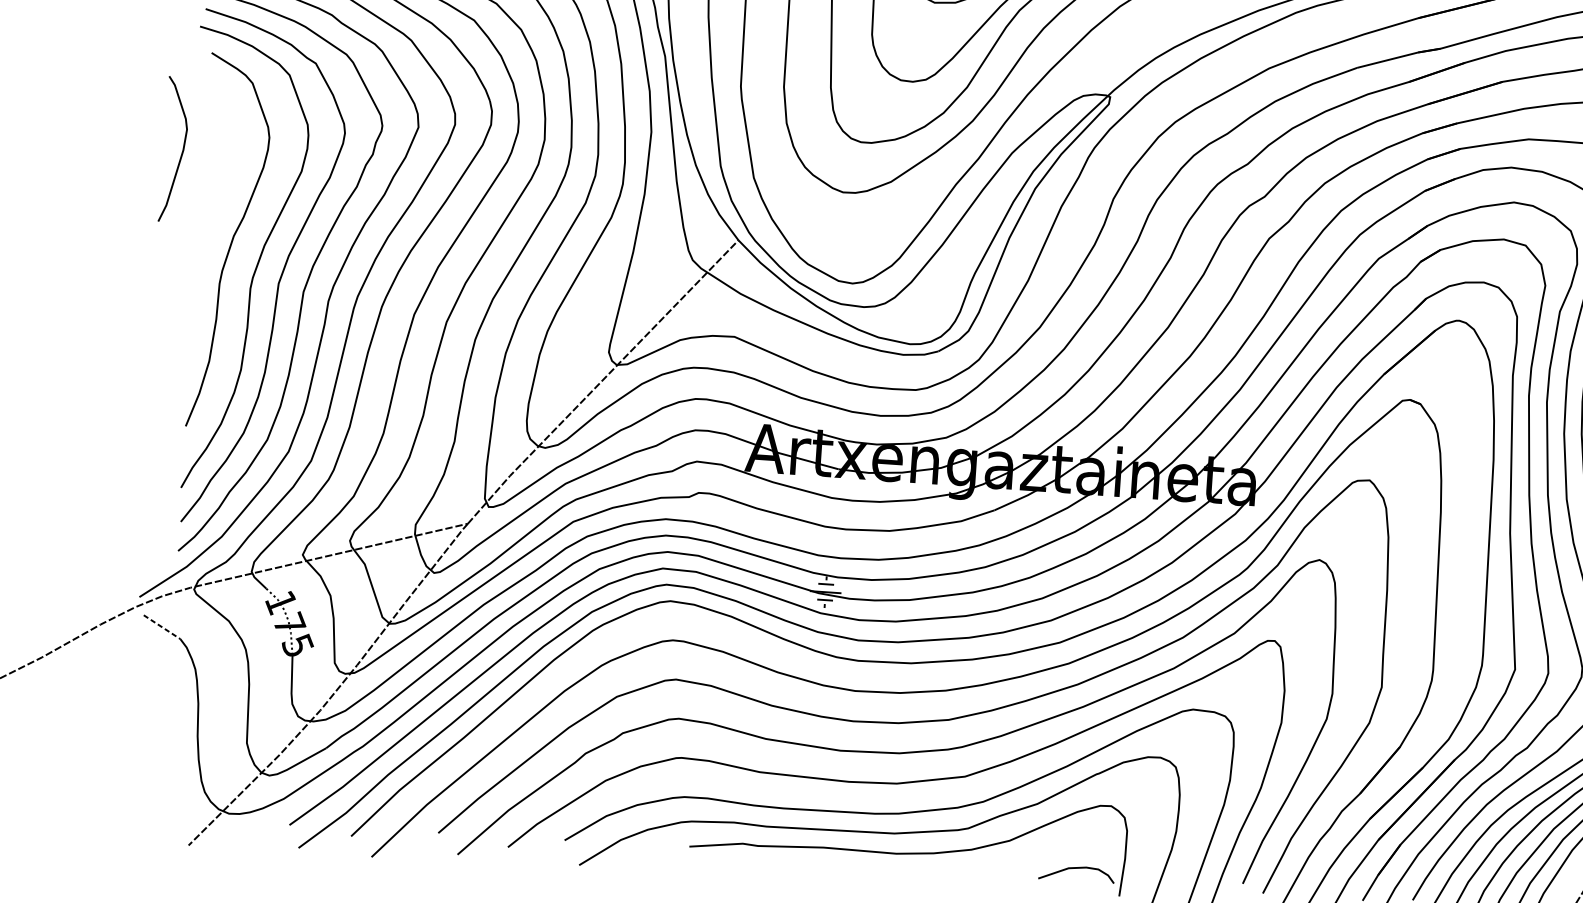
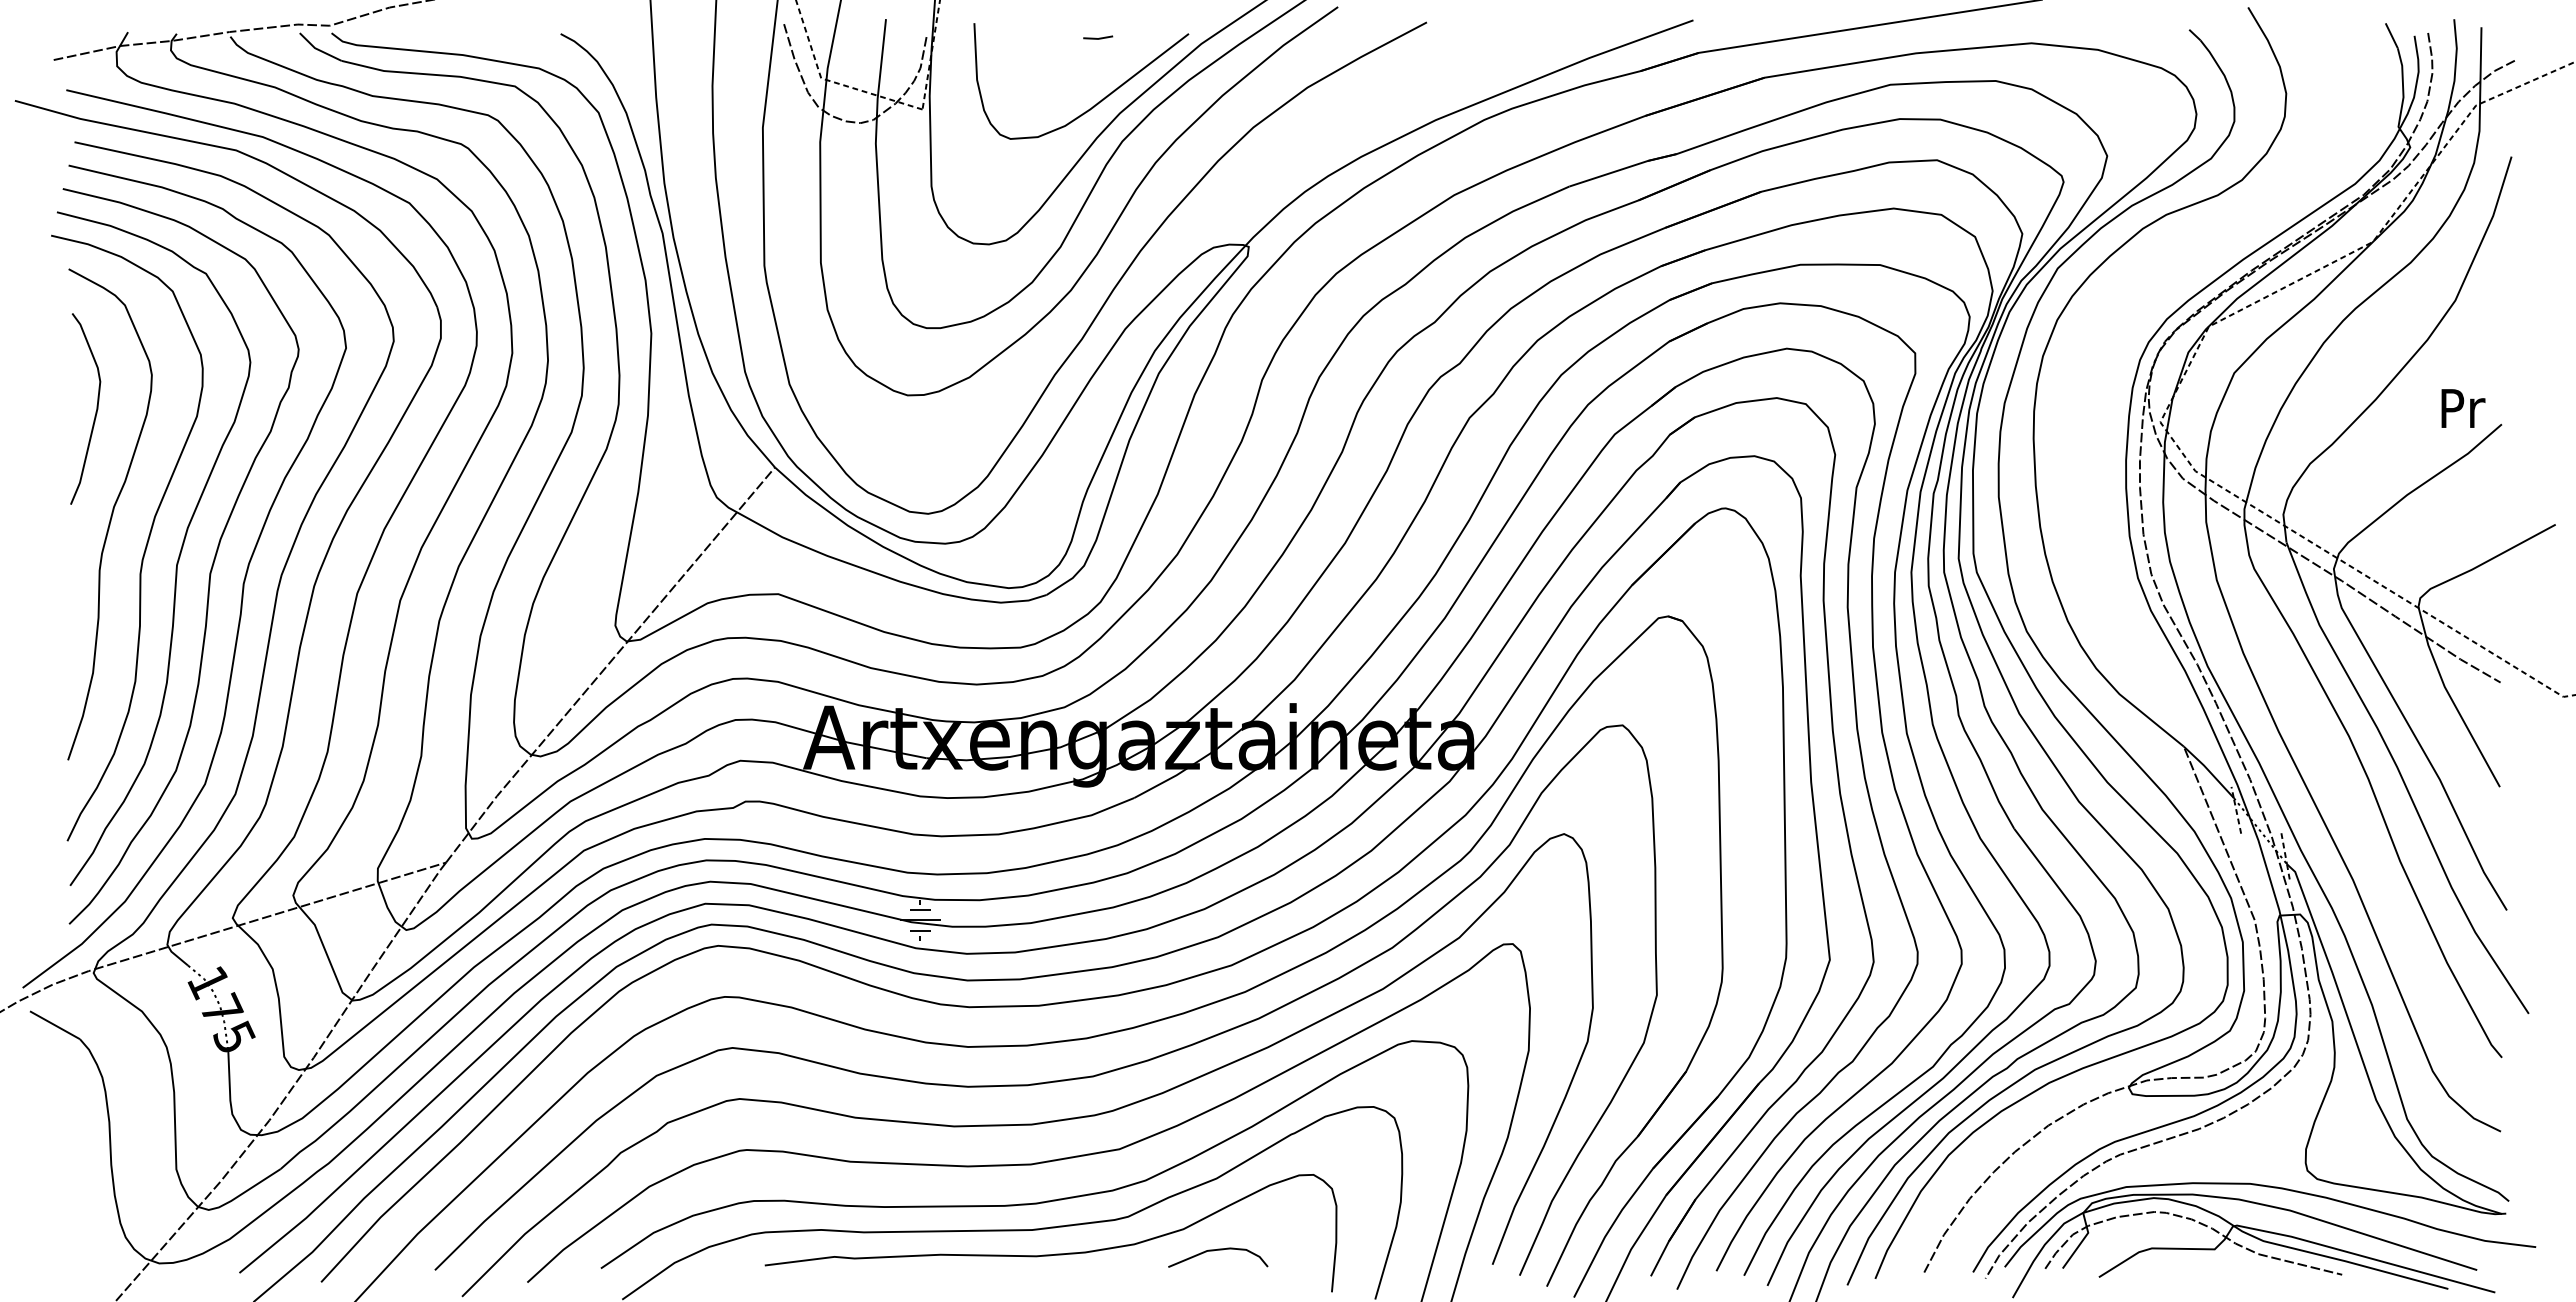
curve: (181, 151) -> (95, 411), moved
line: (162, 627) -> (55, 1025), dashed -> solid
curve: (1077, 868) -> (1218, 1250), moved

